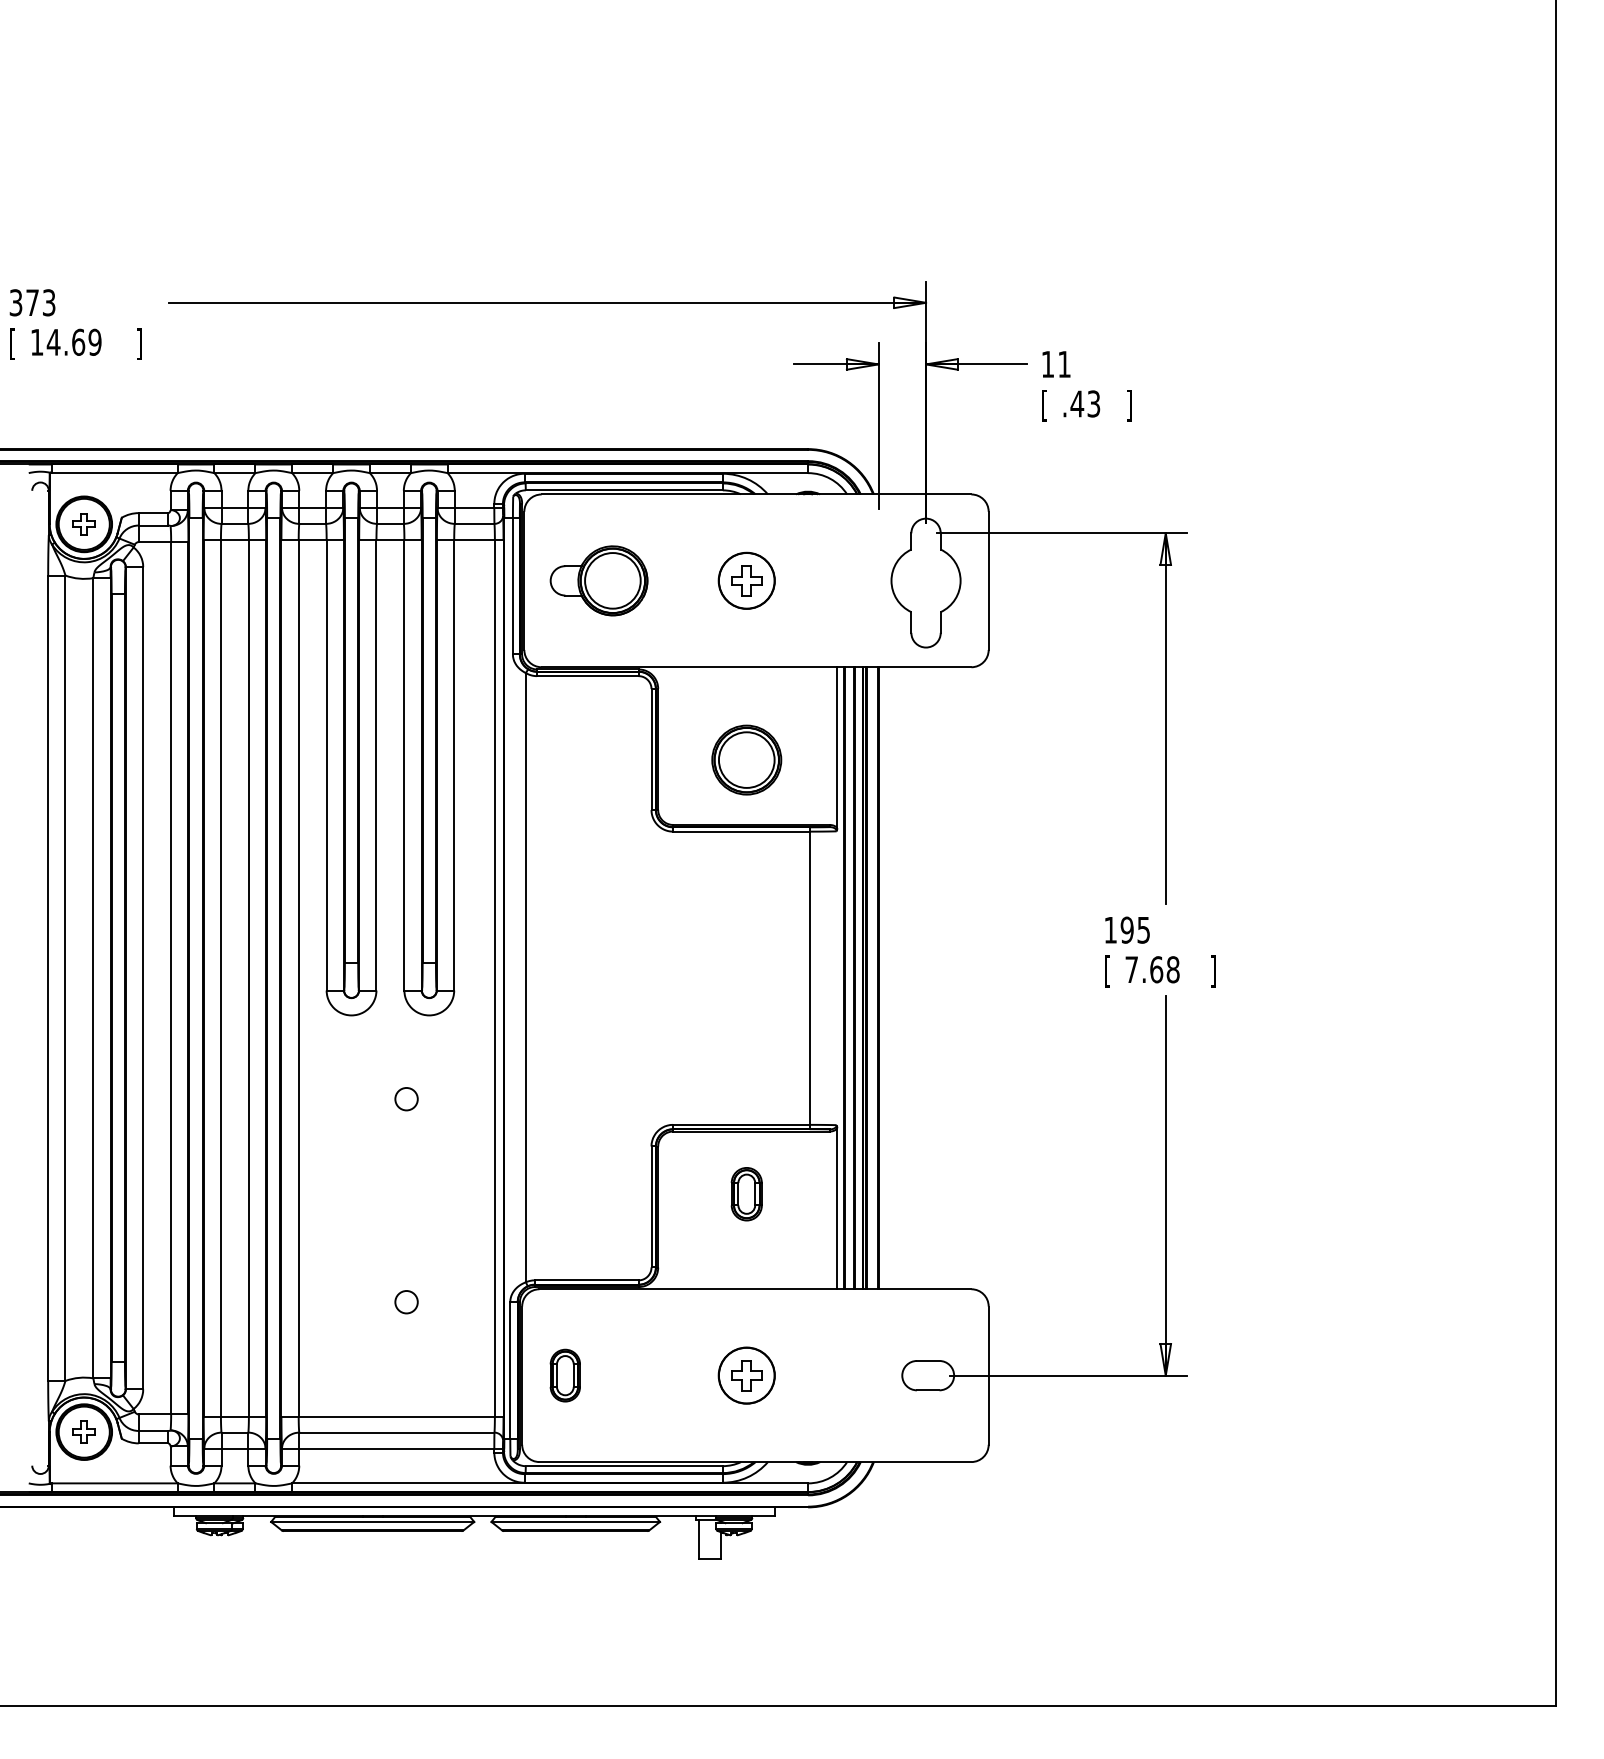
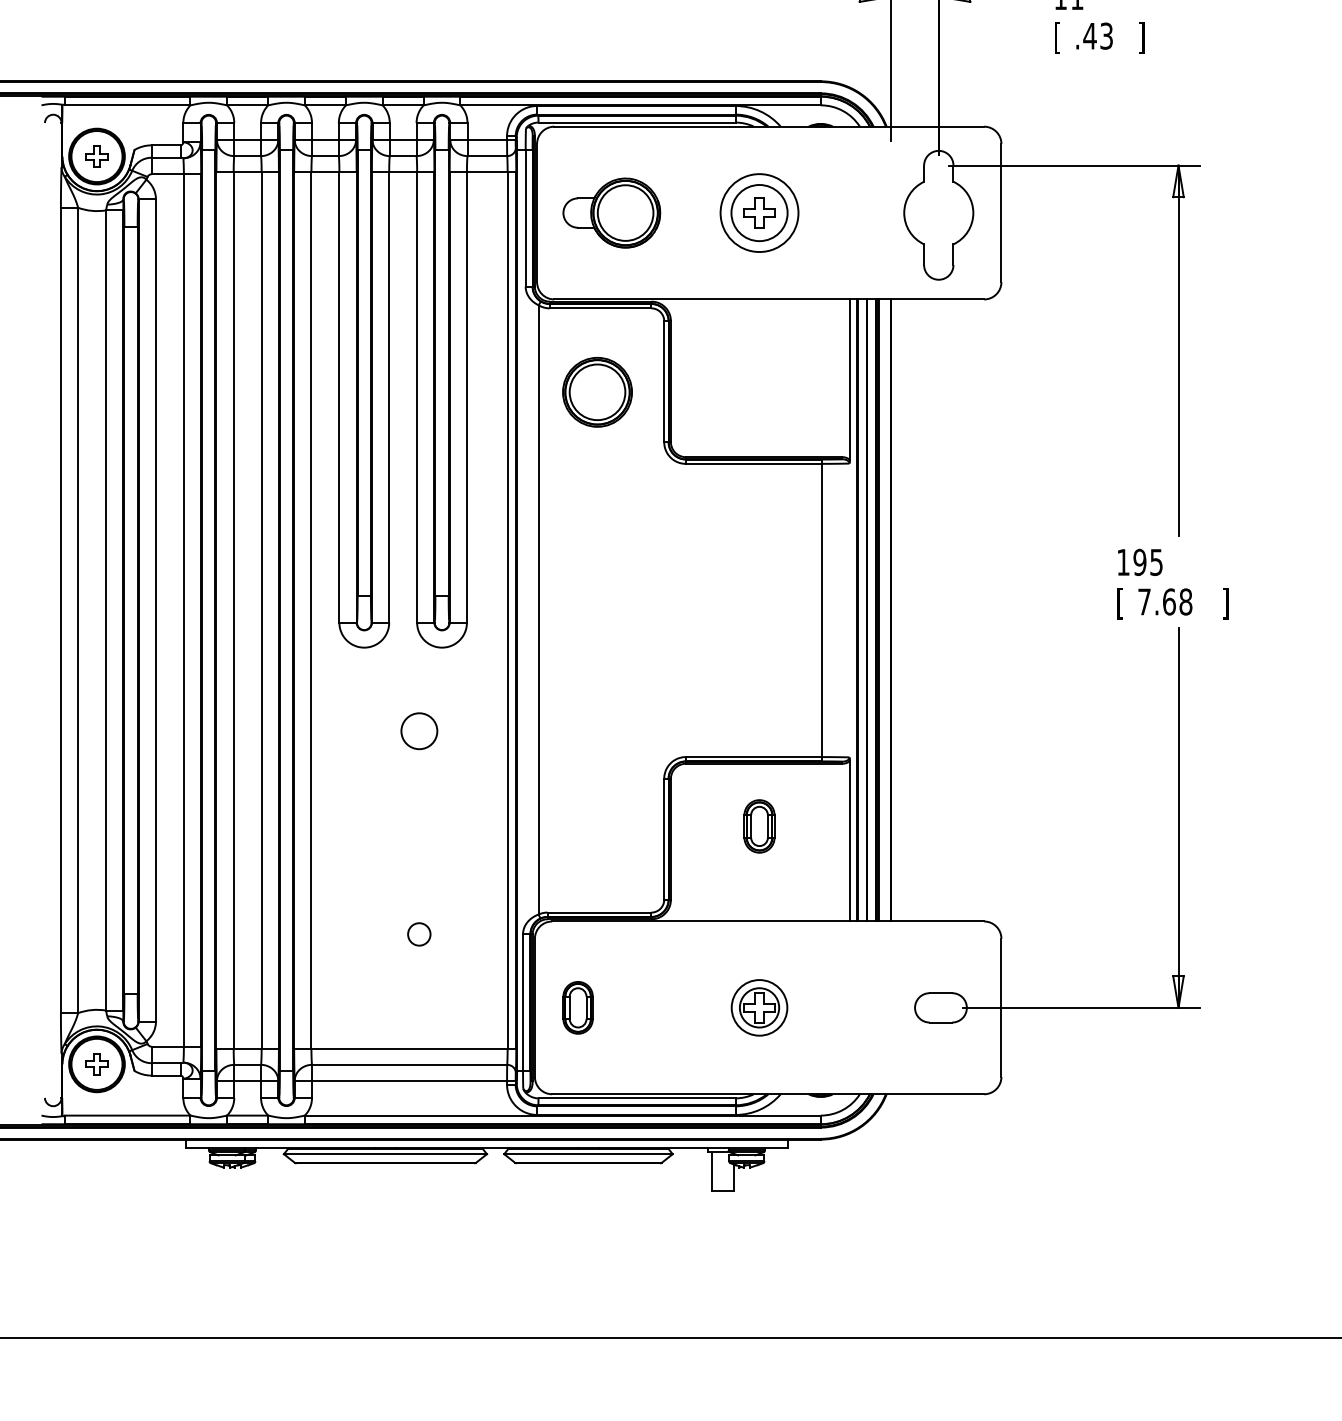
circle: (746, 580) -> (759, 212), size x1.4
part: (746, 759) -> (597, 391), moved
circle: (406, 1099) -> (419, 731), size x1.6
circle: (746, 1375) -> (759, 1007), size x0.7

